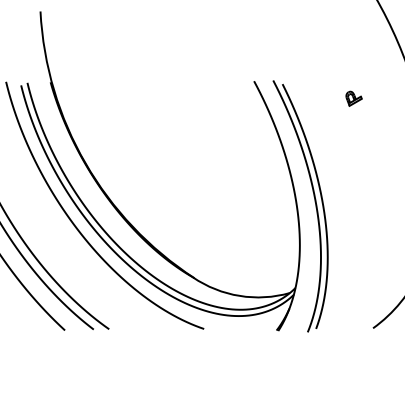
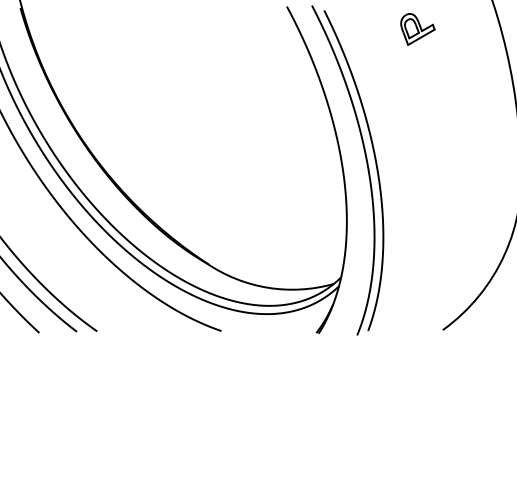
part: (353, 98) -> (417, 29), size x1.67

